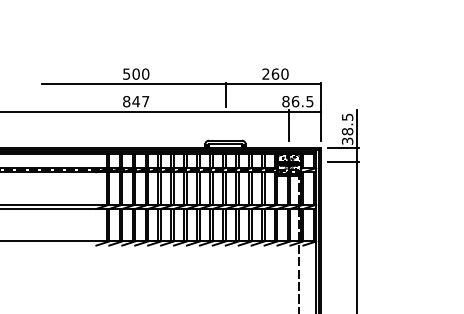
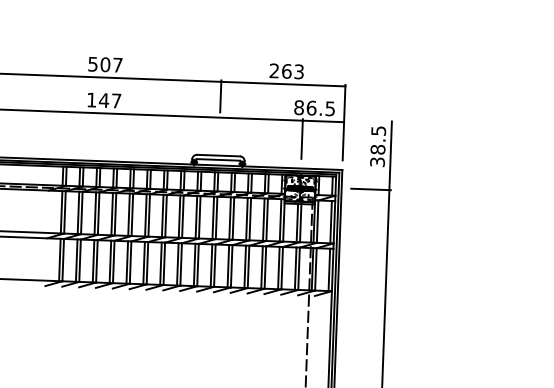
text: (145, 73) -> (117, 64), 500 -> 507
text: (284, 73) -> (298, 70), 260 -> 263
text: (126, 101) -> (91, 99), 847 -> 147
line: (343, 148) -> (371, 171), removed

